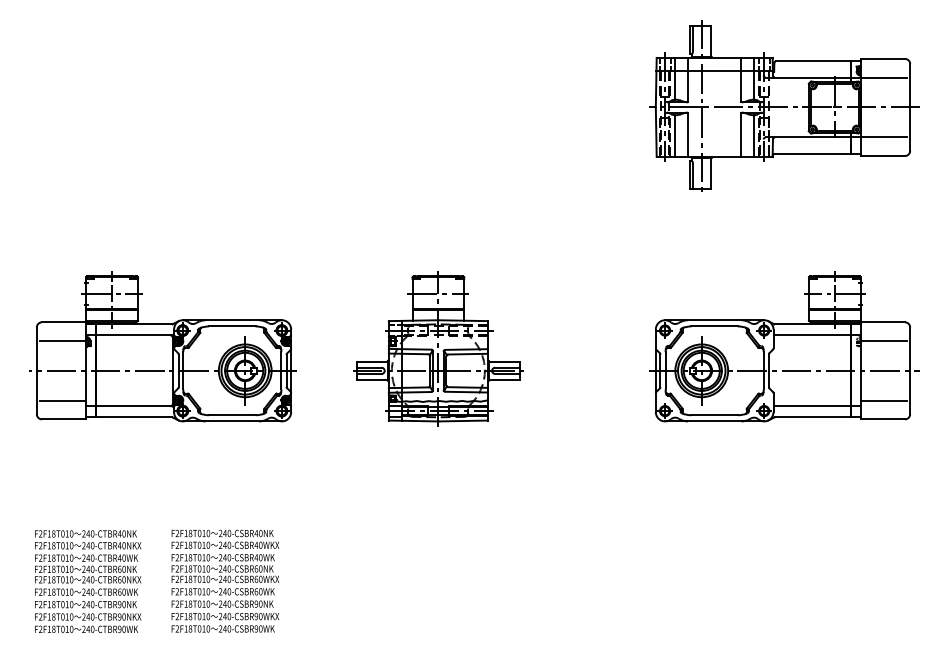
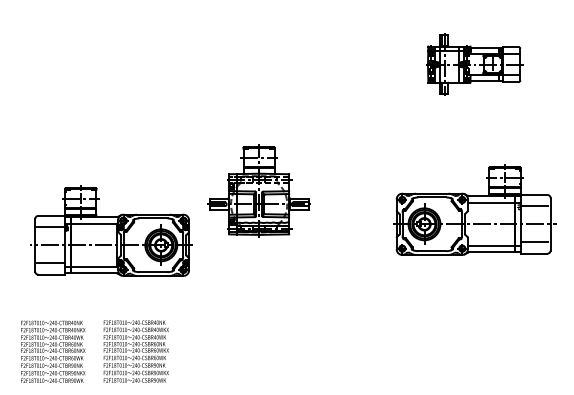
part: (784, 105) -> (474, 63), size x0.6
part: (162, 346) -> (111, 230), moved
part: (437, 347) -> (258, 190), moved

